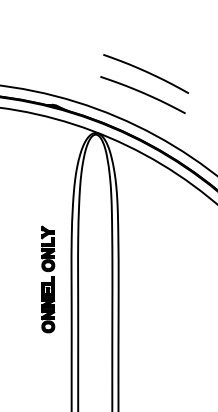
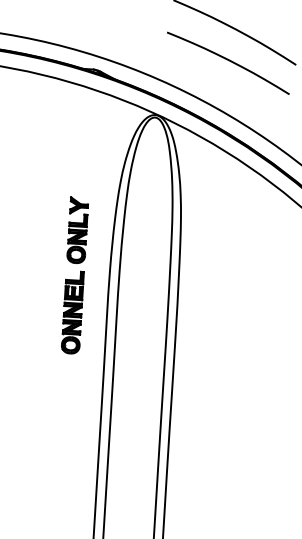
part: (48, 279) -> (75, 275), moved

